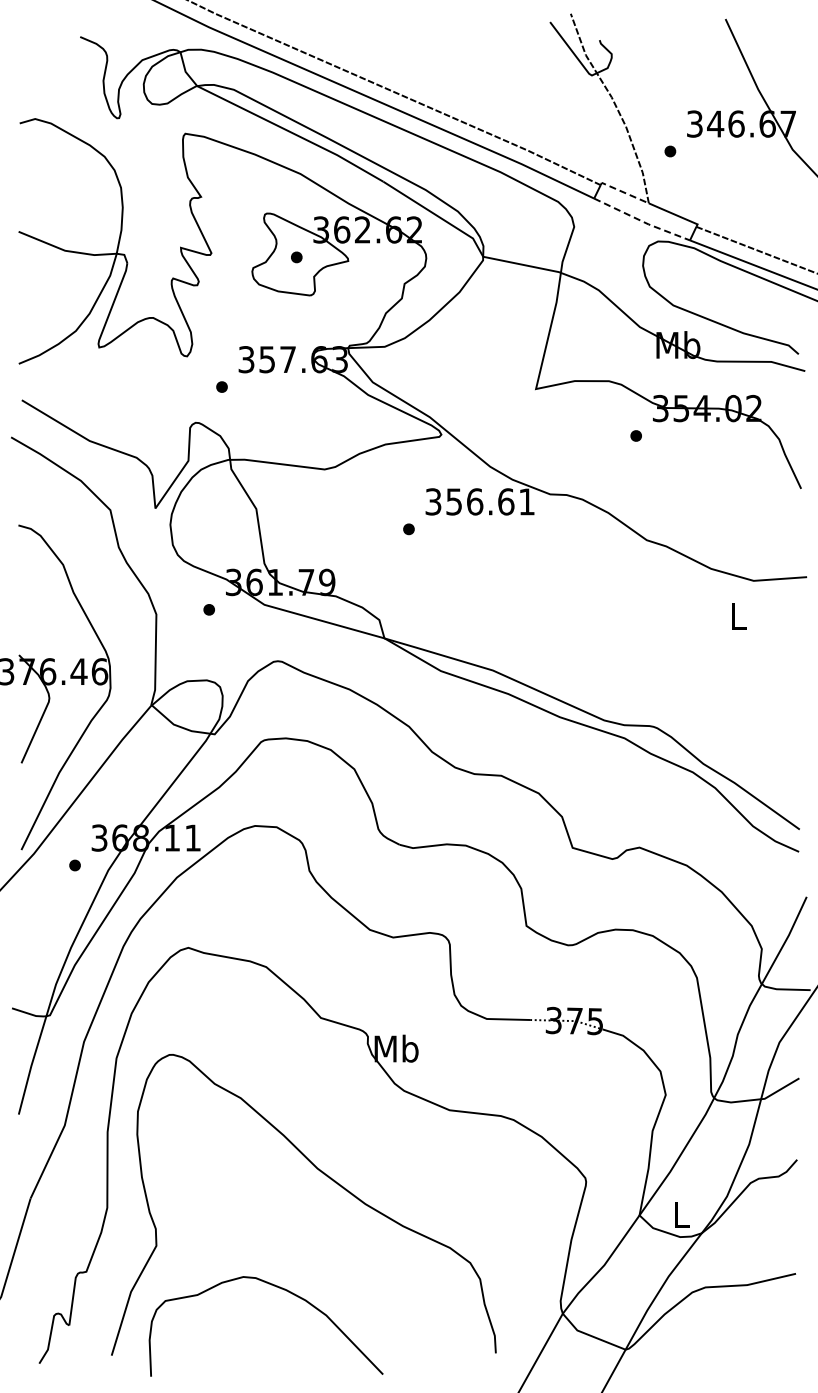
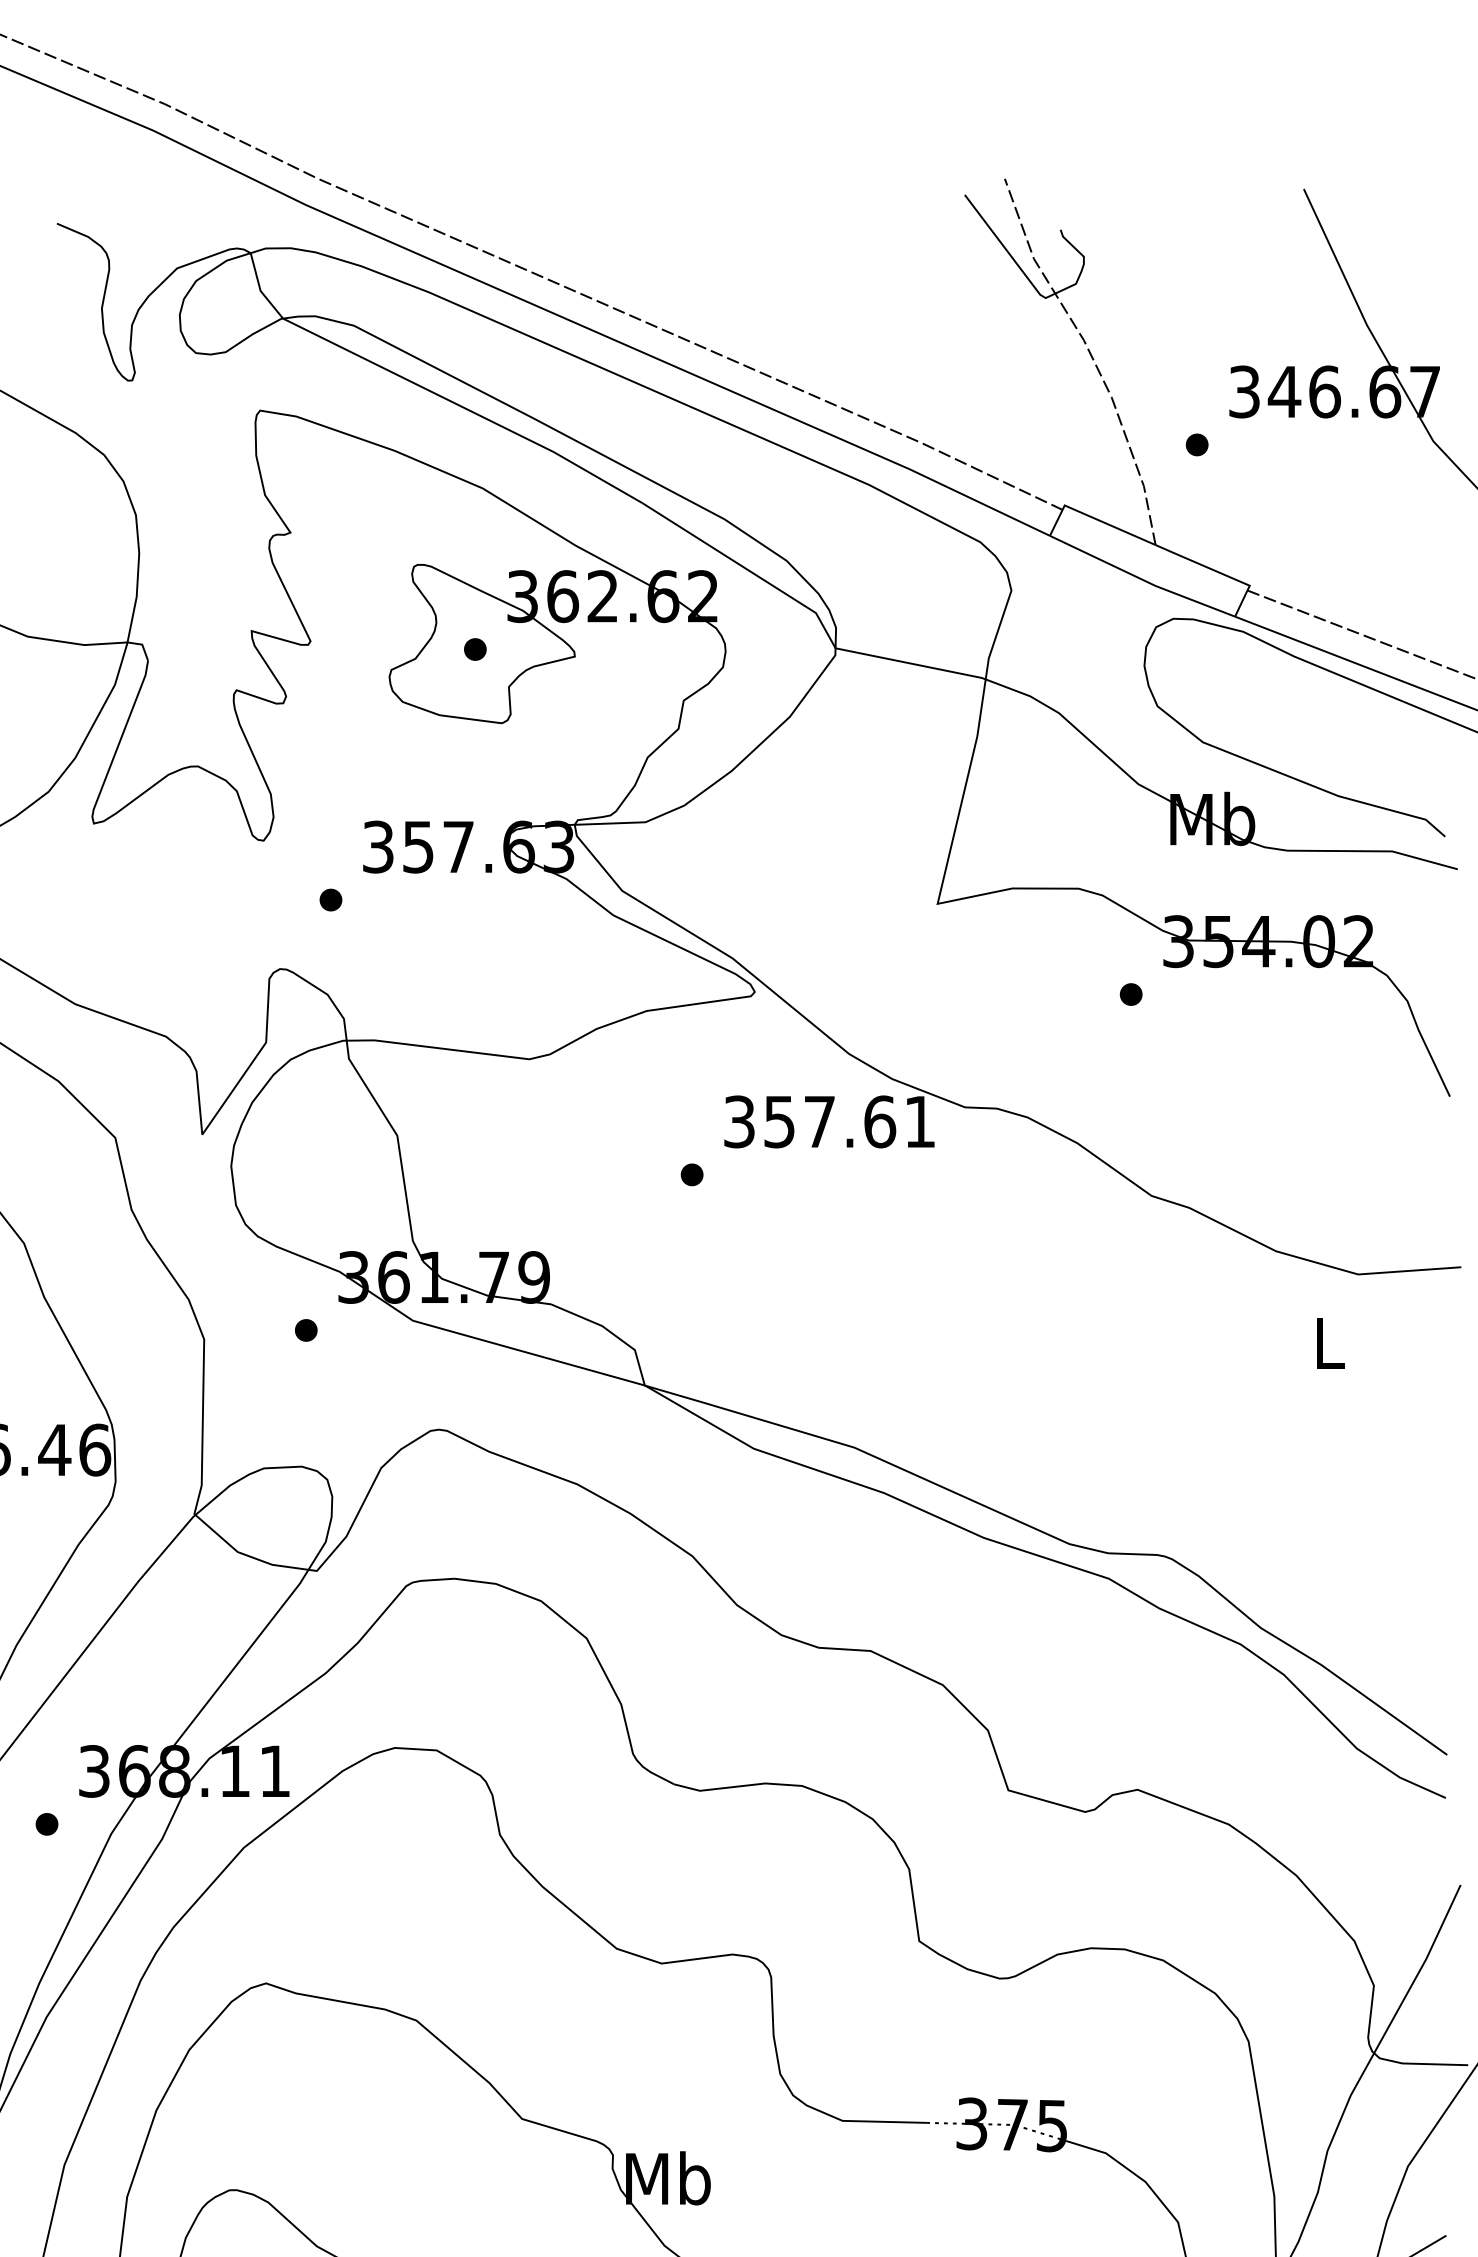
line: (623, 192) -> (1106, 524), dashed -> solid
line: (642, 221) -> (1143, 580), dashed -> solid
text: (475, 501) -> (820, 1121), 356.61 -> 357.61

